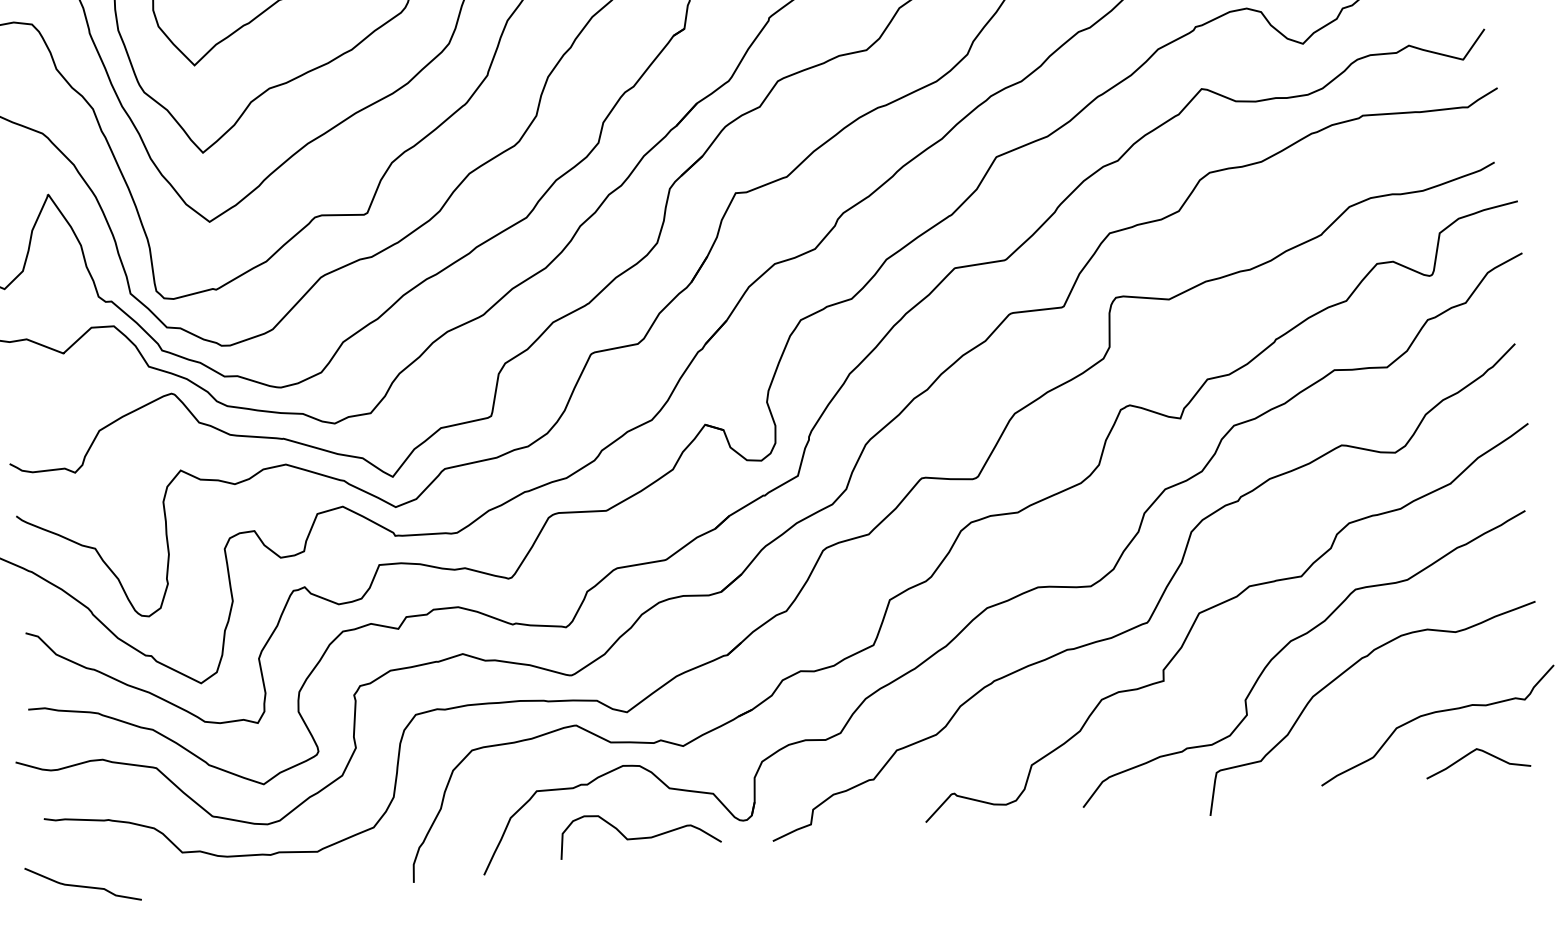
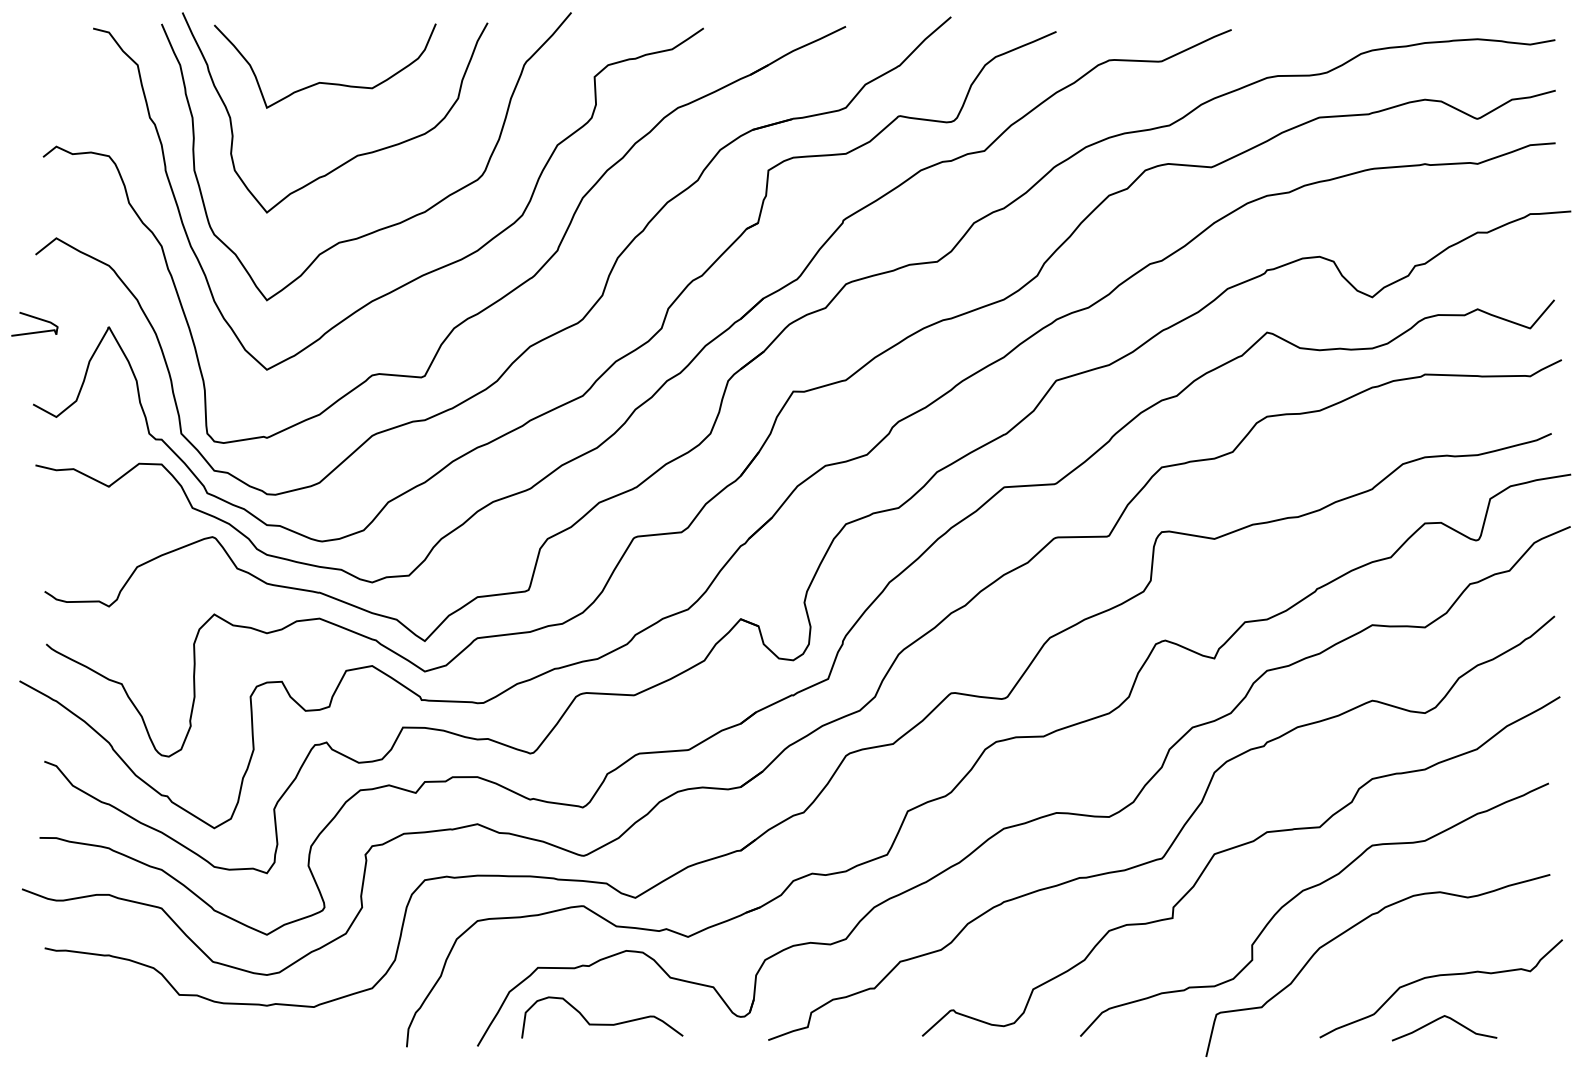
curve: (1471, 753) -> (1439, 1019), moved
curve: (640, 837) -> (602, 1023), moved
curve: (83, 885) -> (77, 1018), removed

